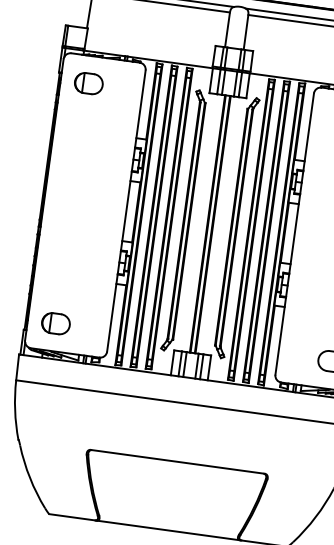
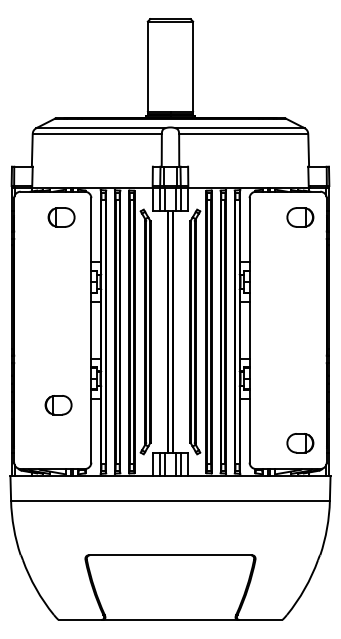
part: (88, 83) -> (61, 217), moved
part: (55, 323) -> (58, 405), moved

